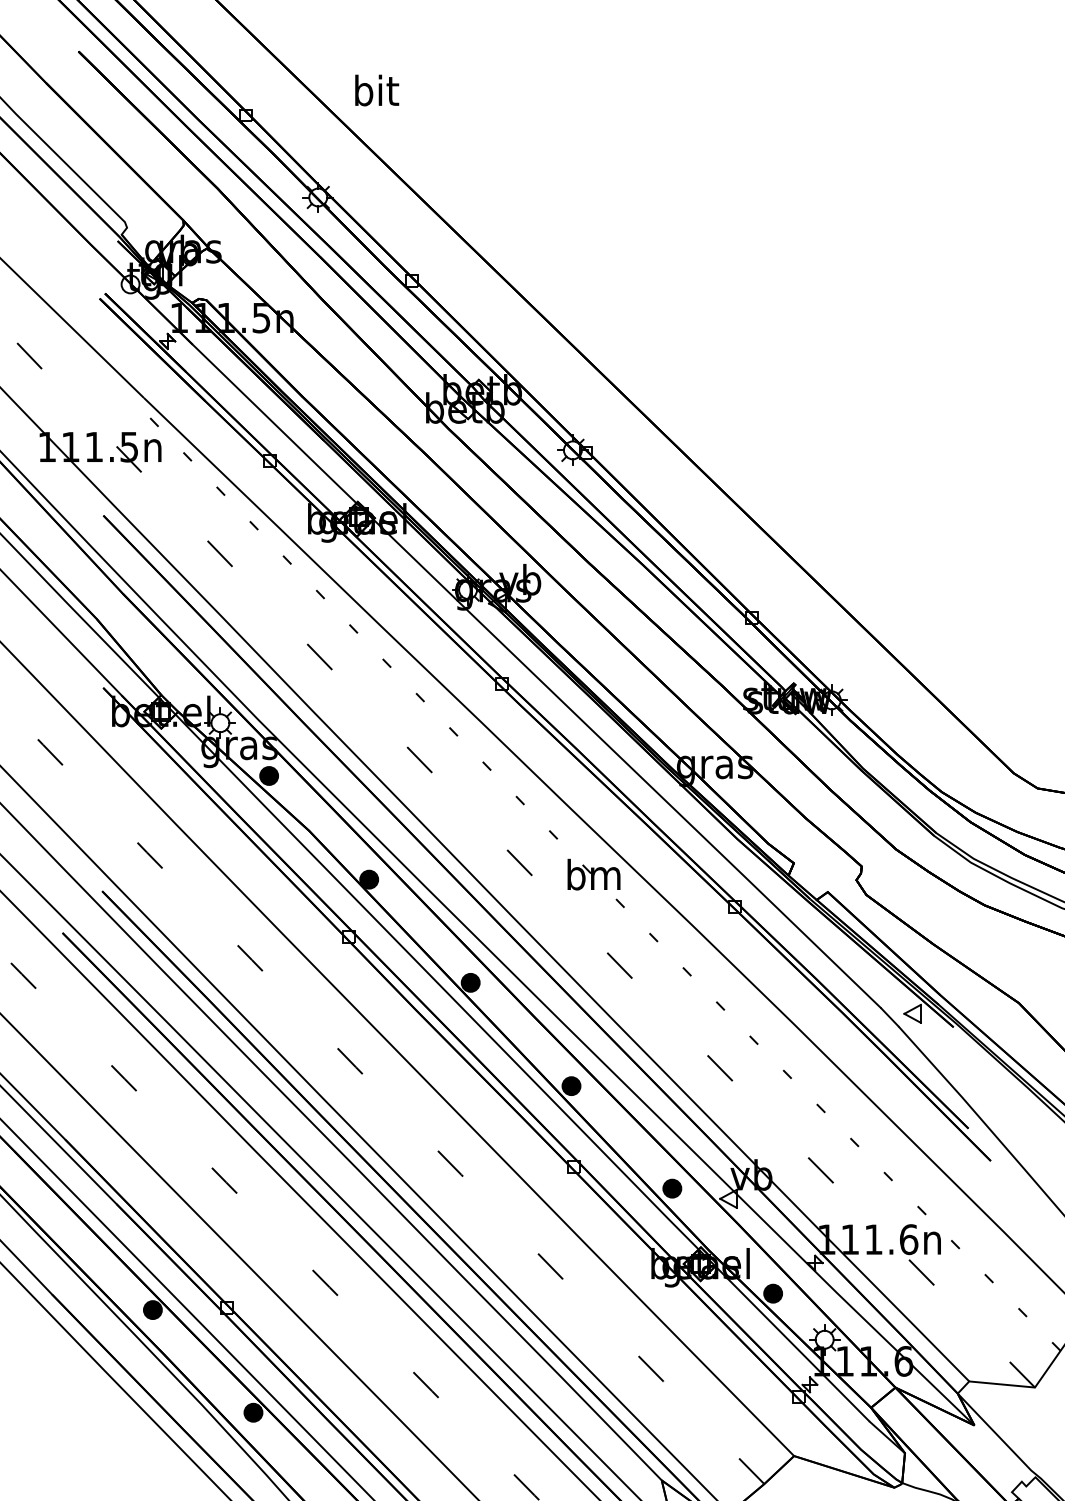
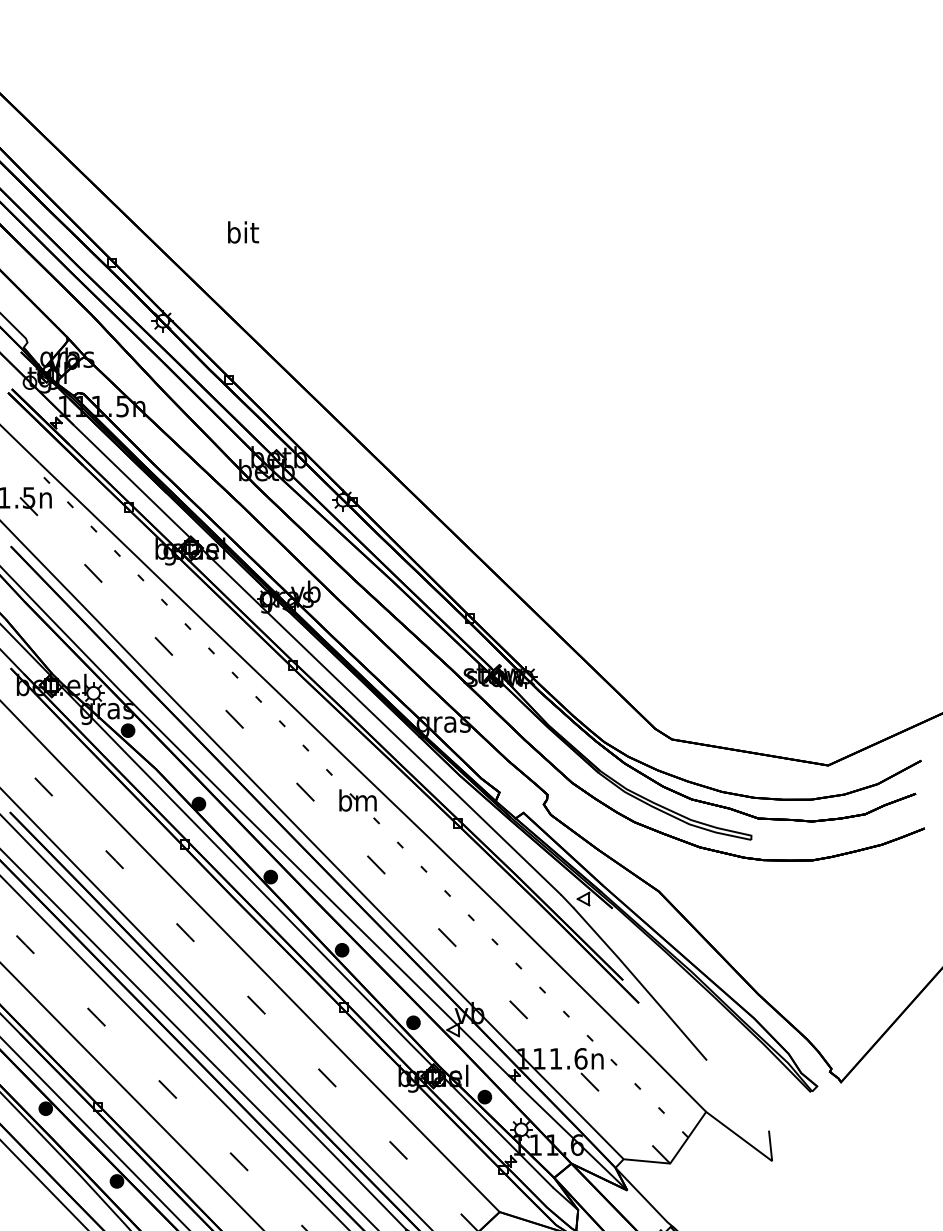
text: (377, 90) -> (243, 232), moved

